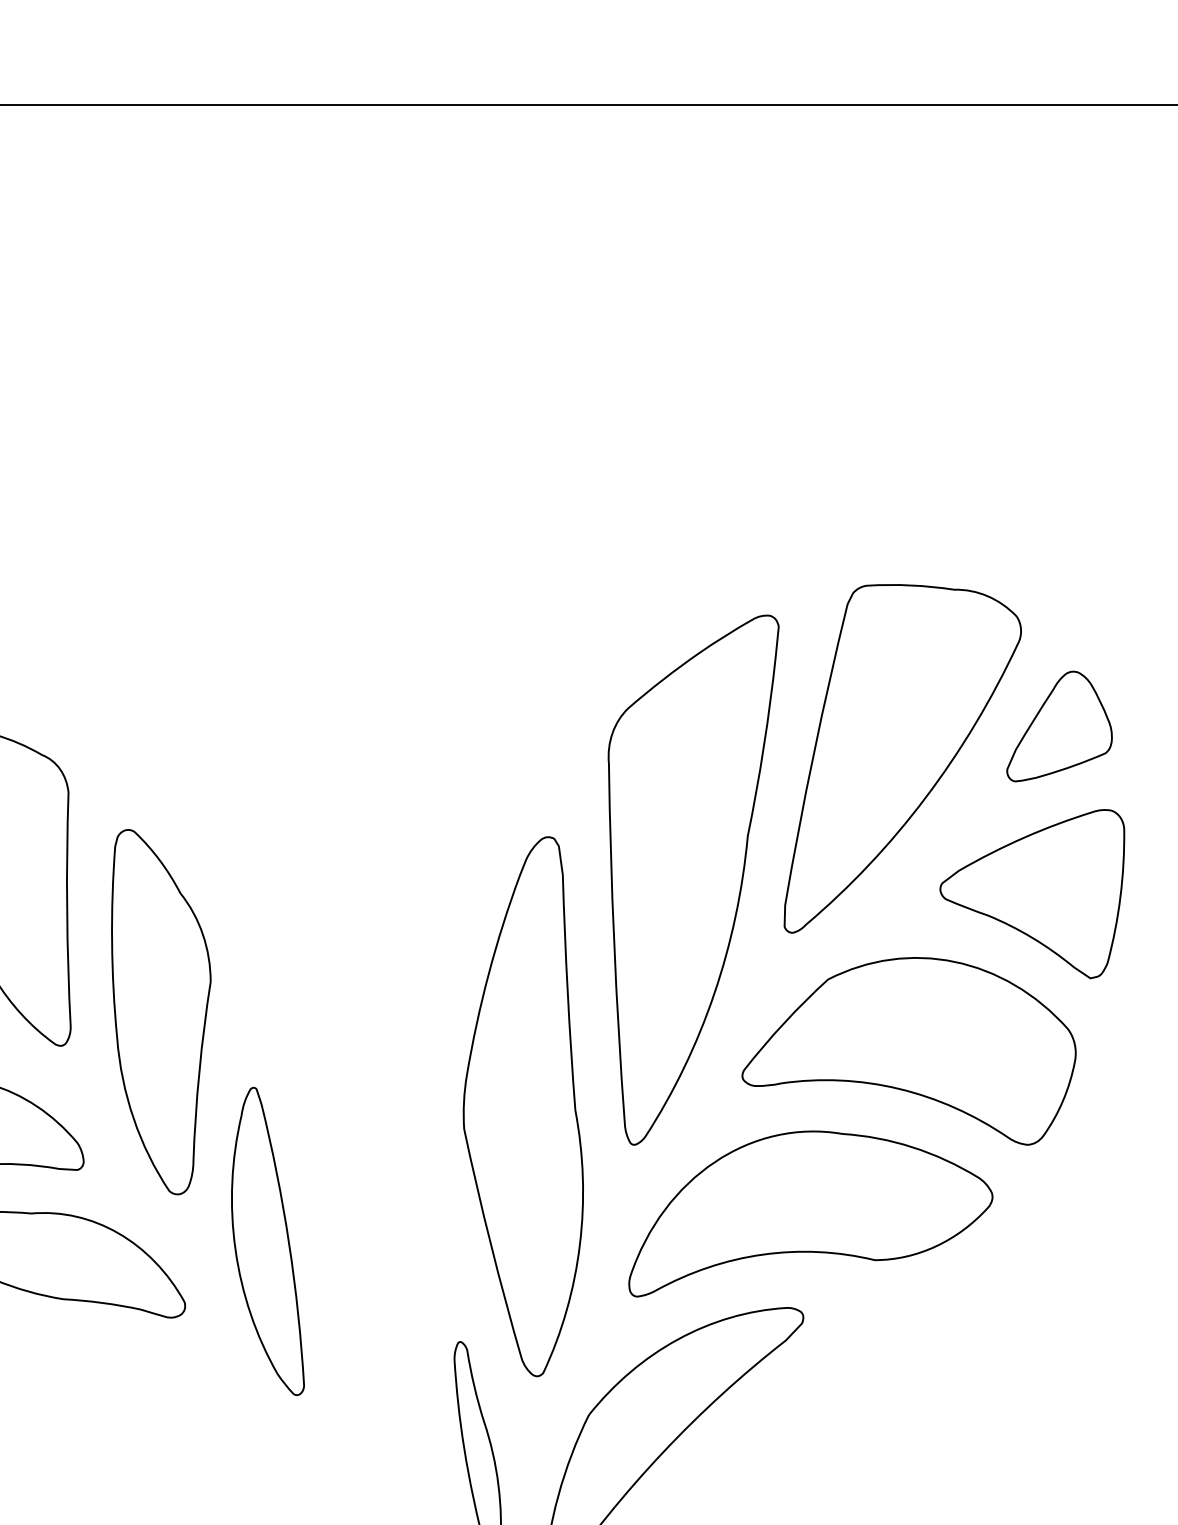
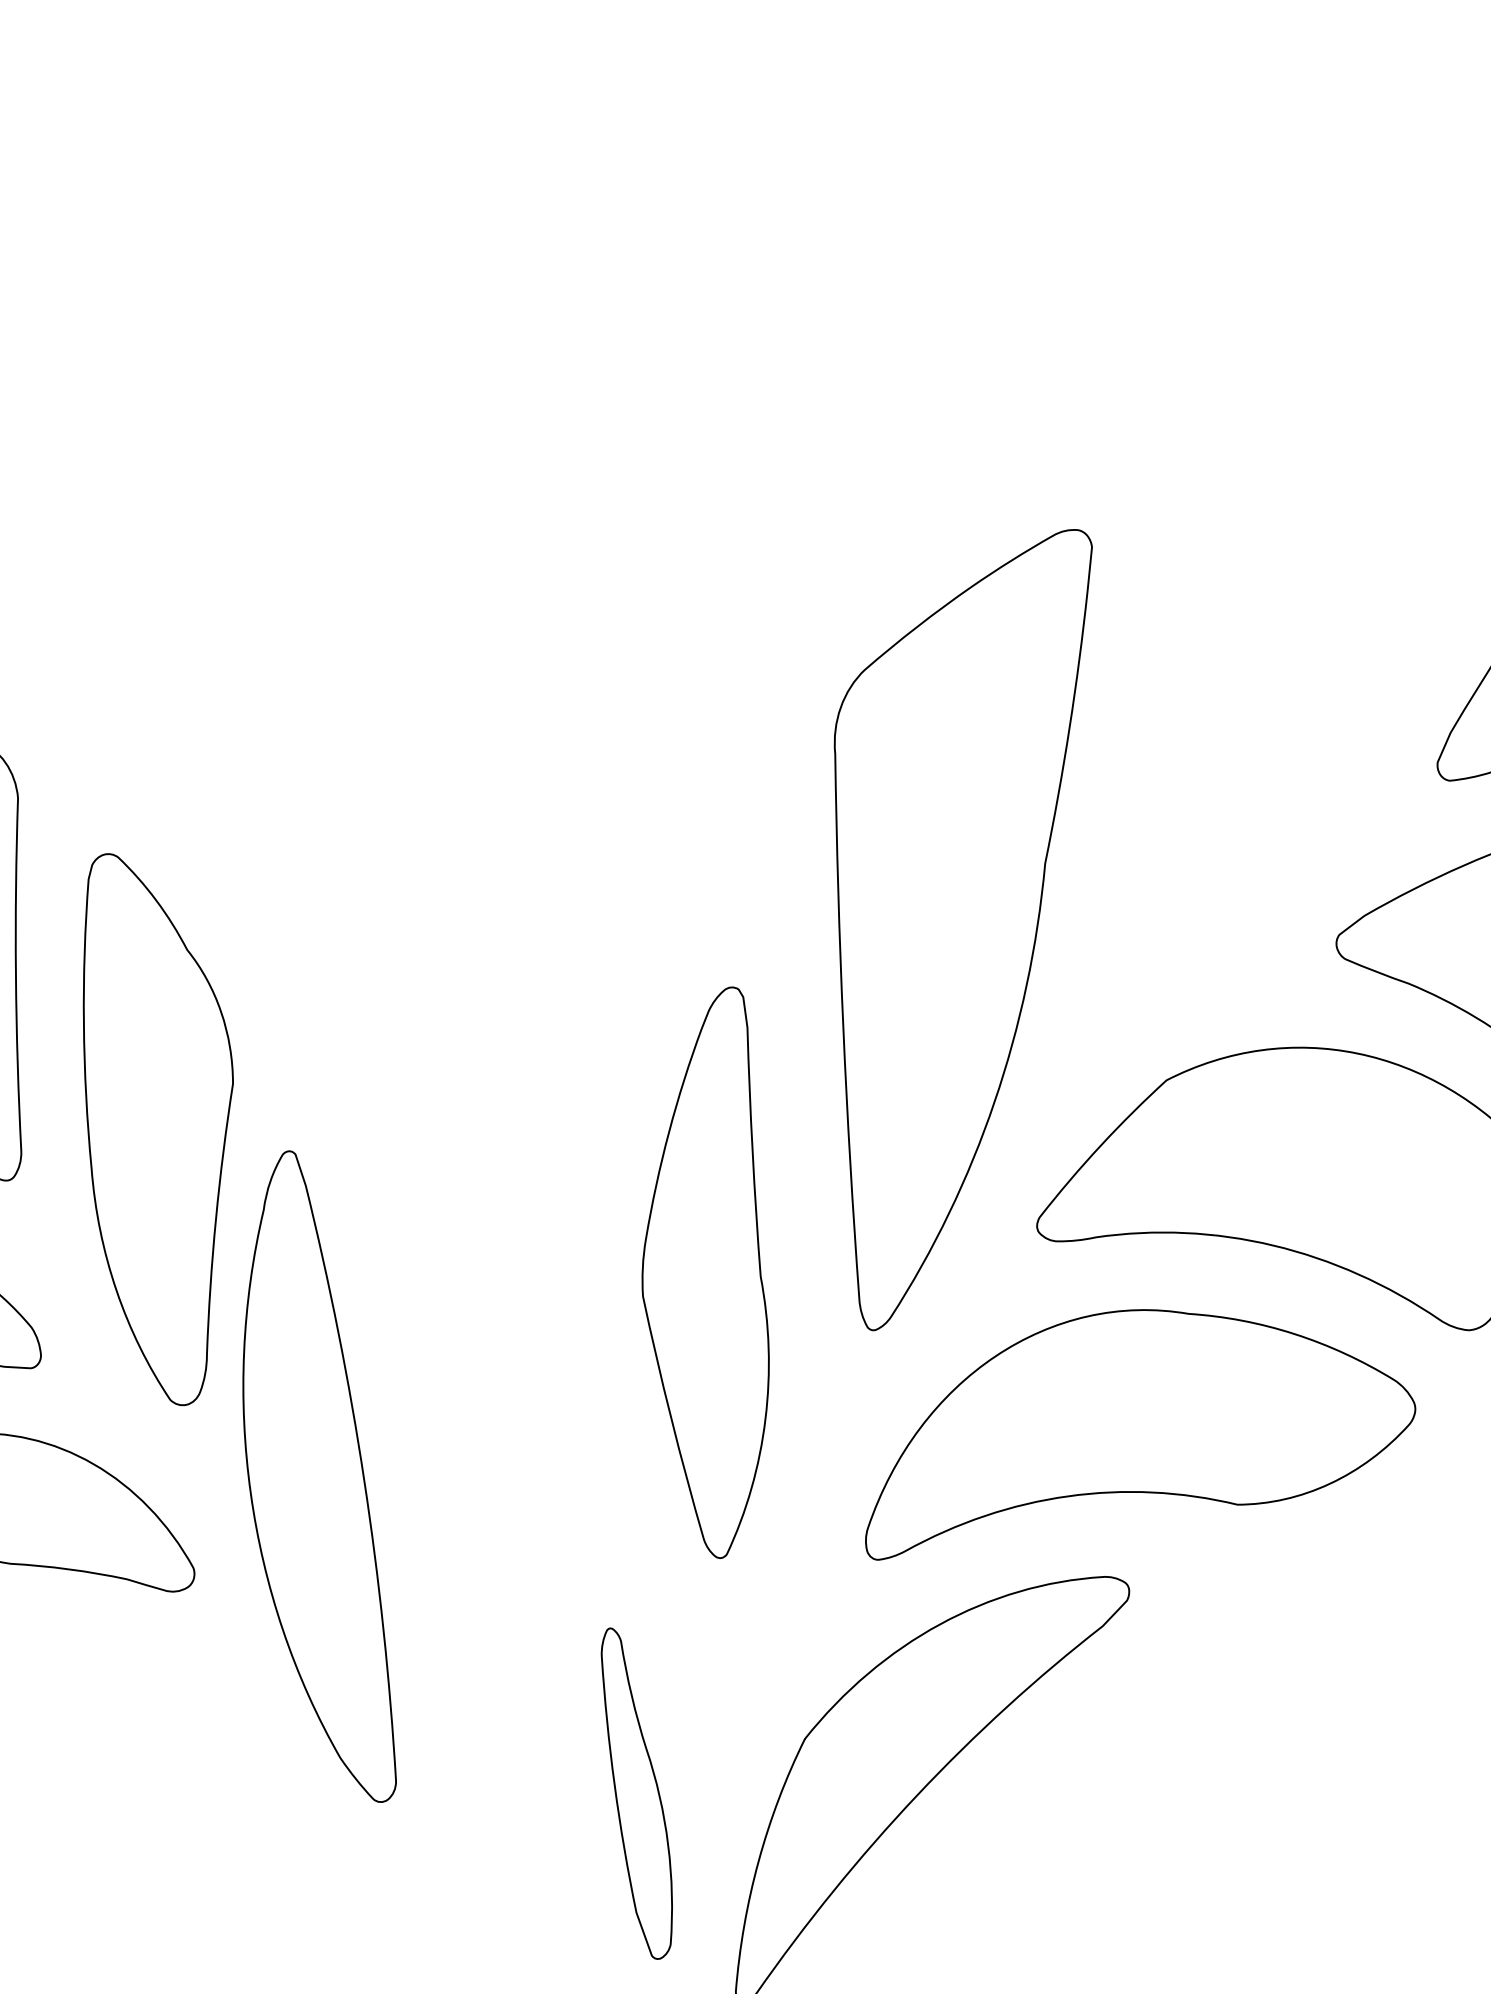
part: (902, 758) -> (1279, 746), removed
part: (522, 1106) -> (704, 1272), size x0.7
part: (267, 1240) -> (318, 1474), size x1.4

